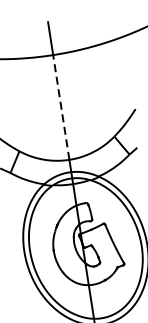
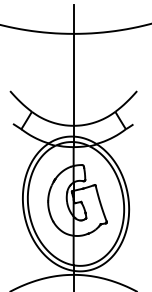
line: (61, 107) -> (73, 79), dashed -> solid

